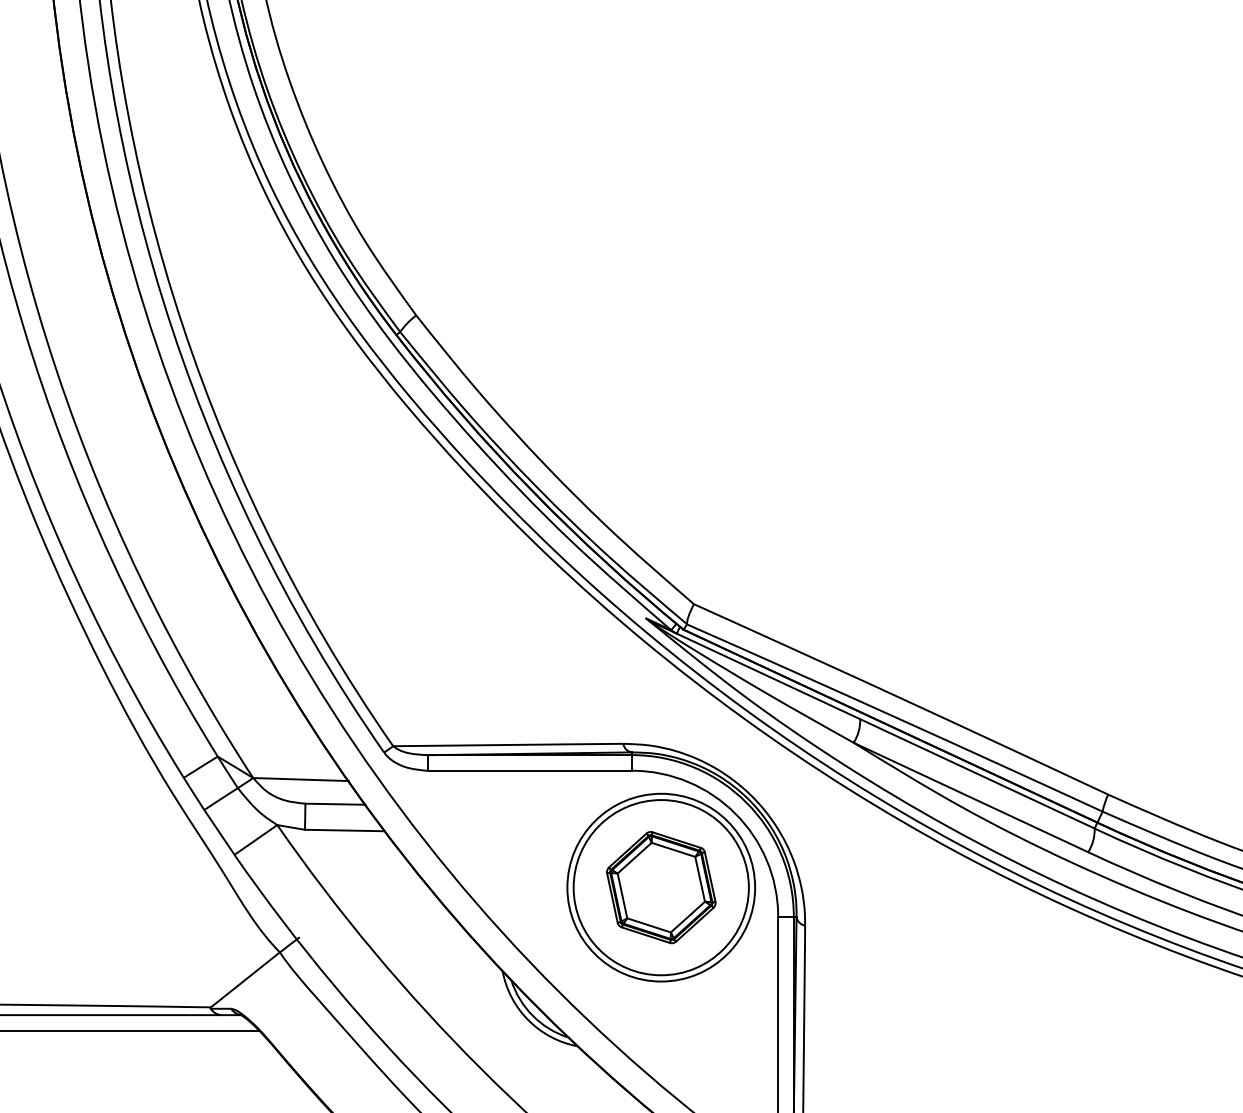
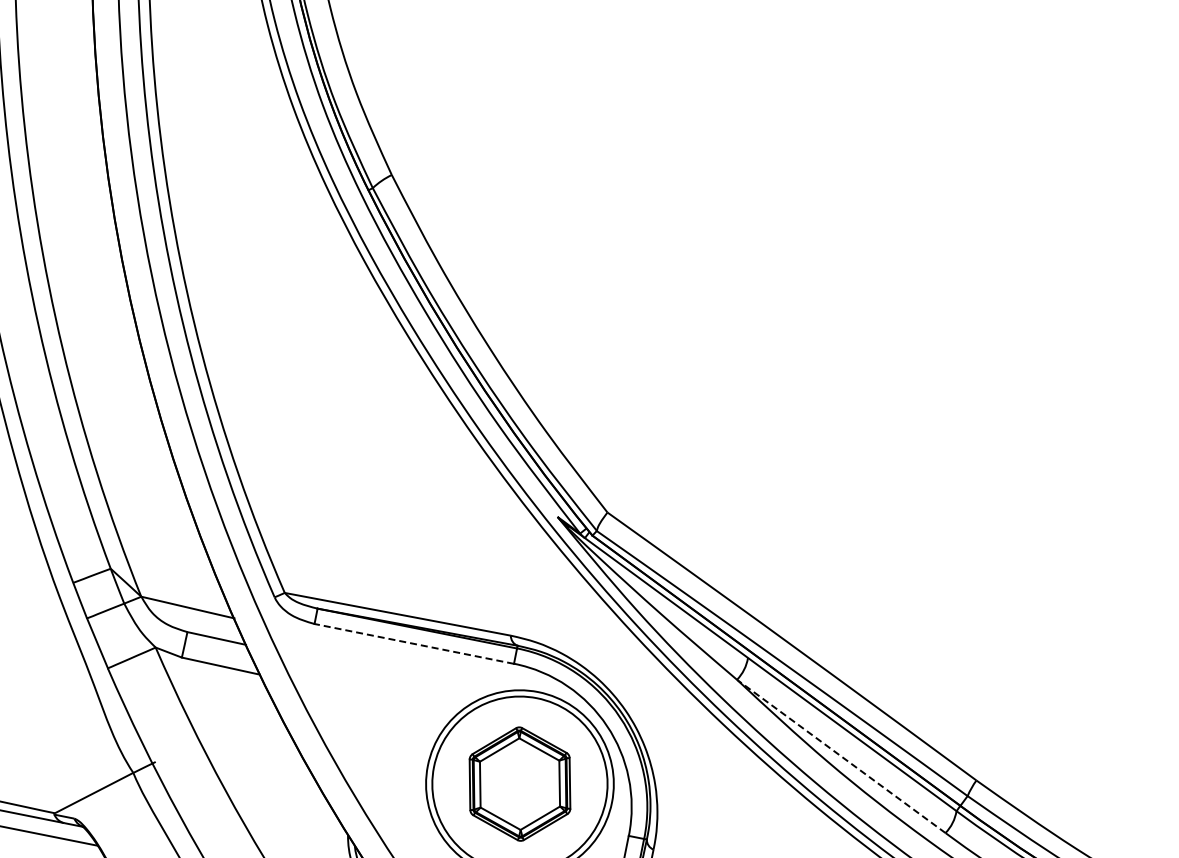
line: (530, 770) -> (414, 643), solid -> dashed
line: (970, 797) -> (840, 756), solid -> dashed

